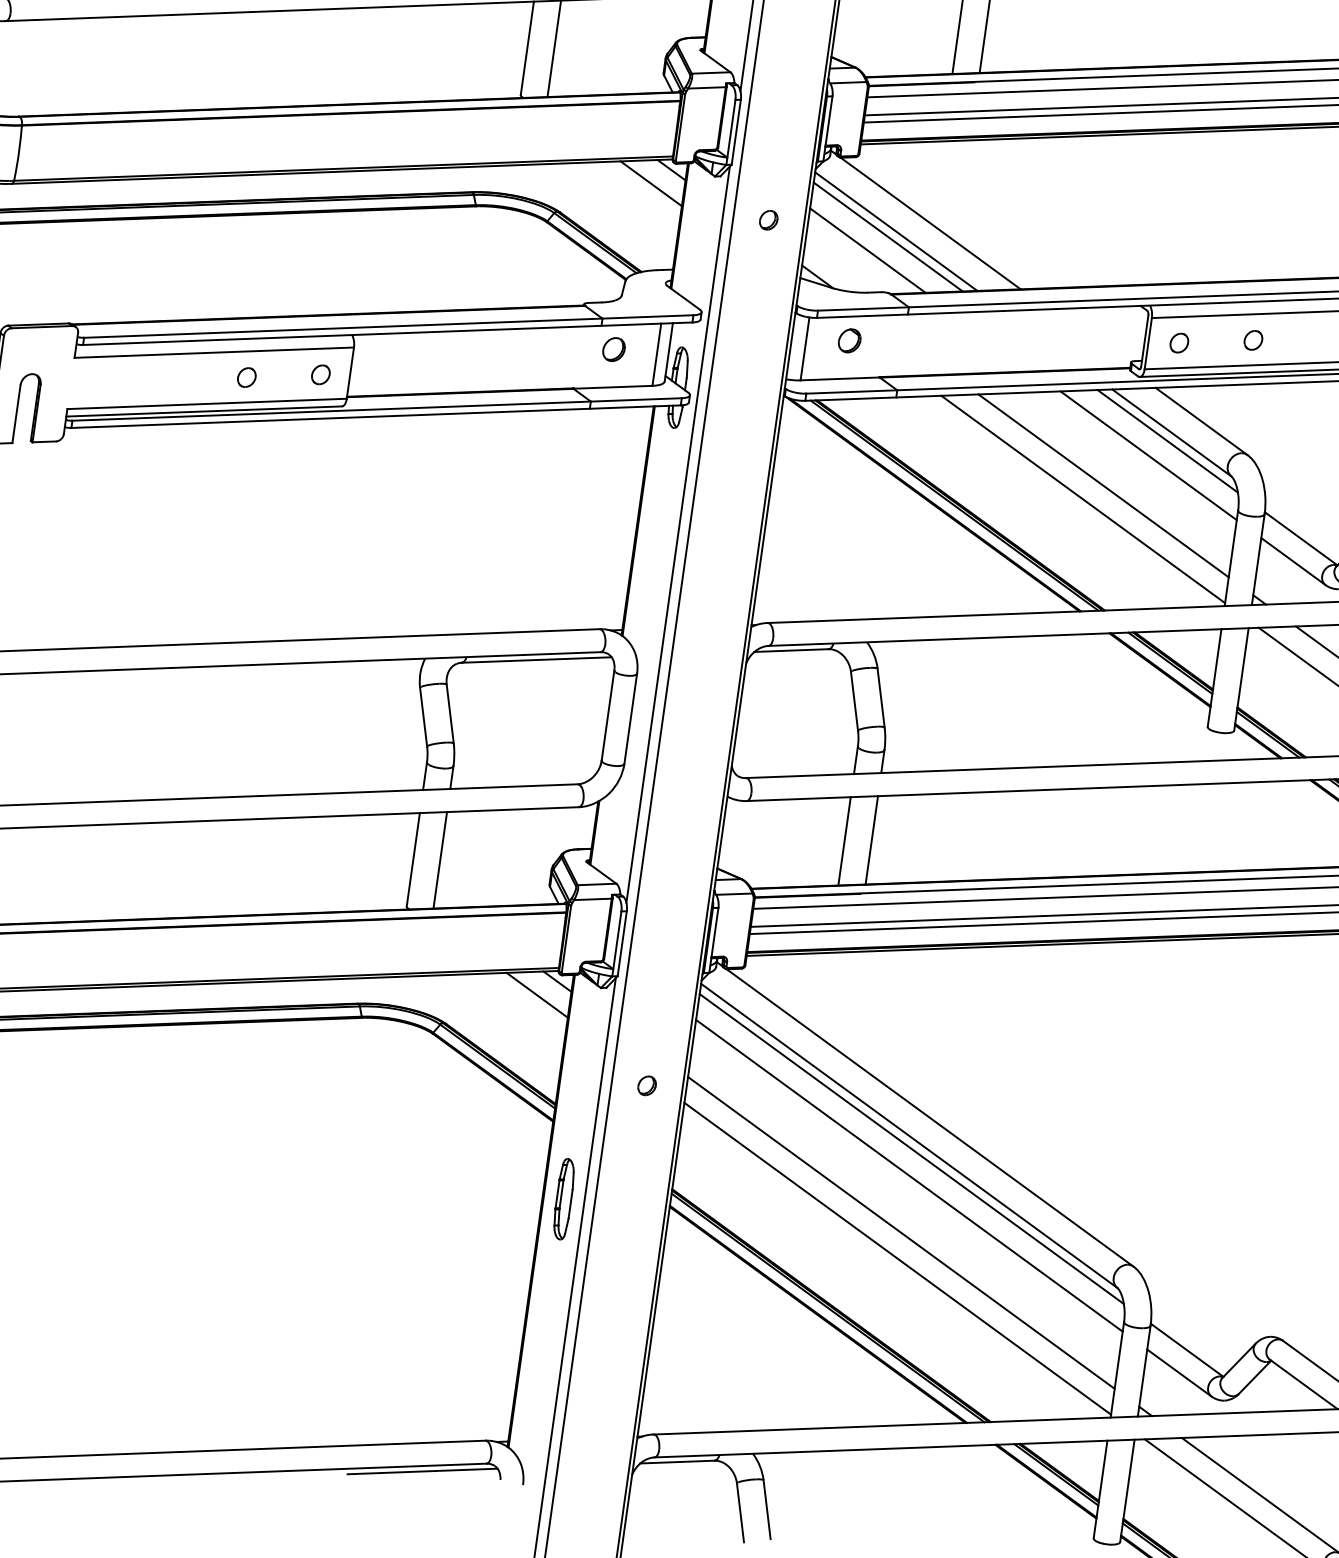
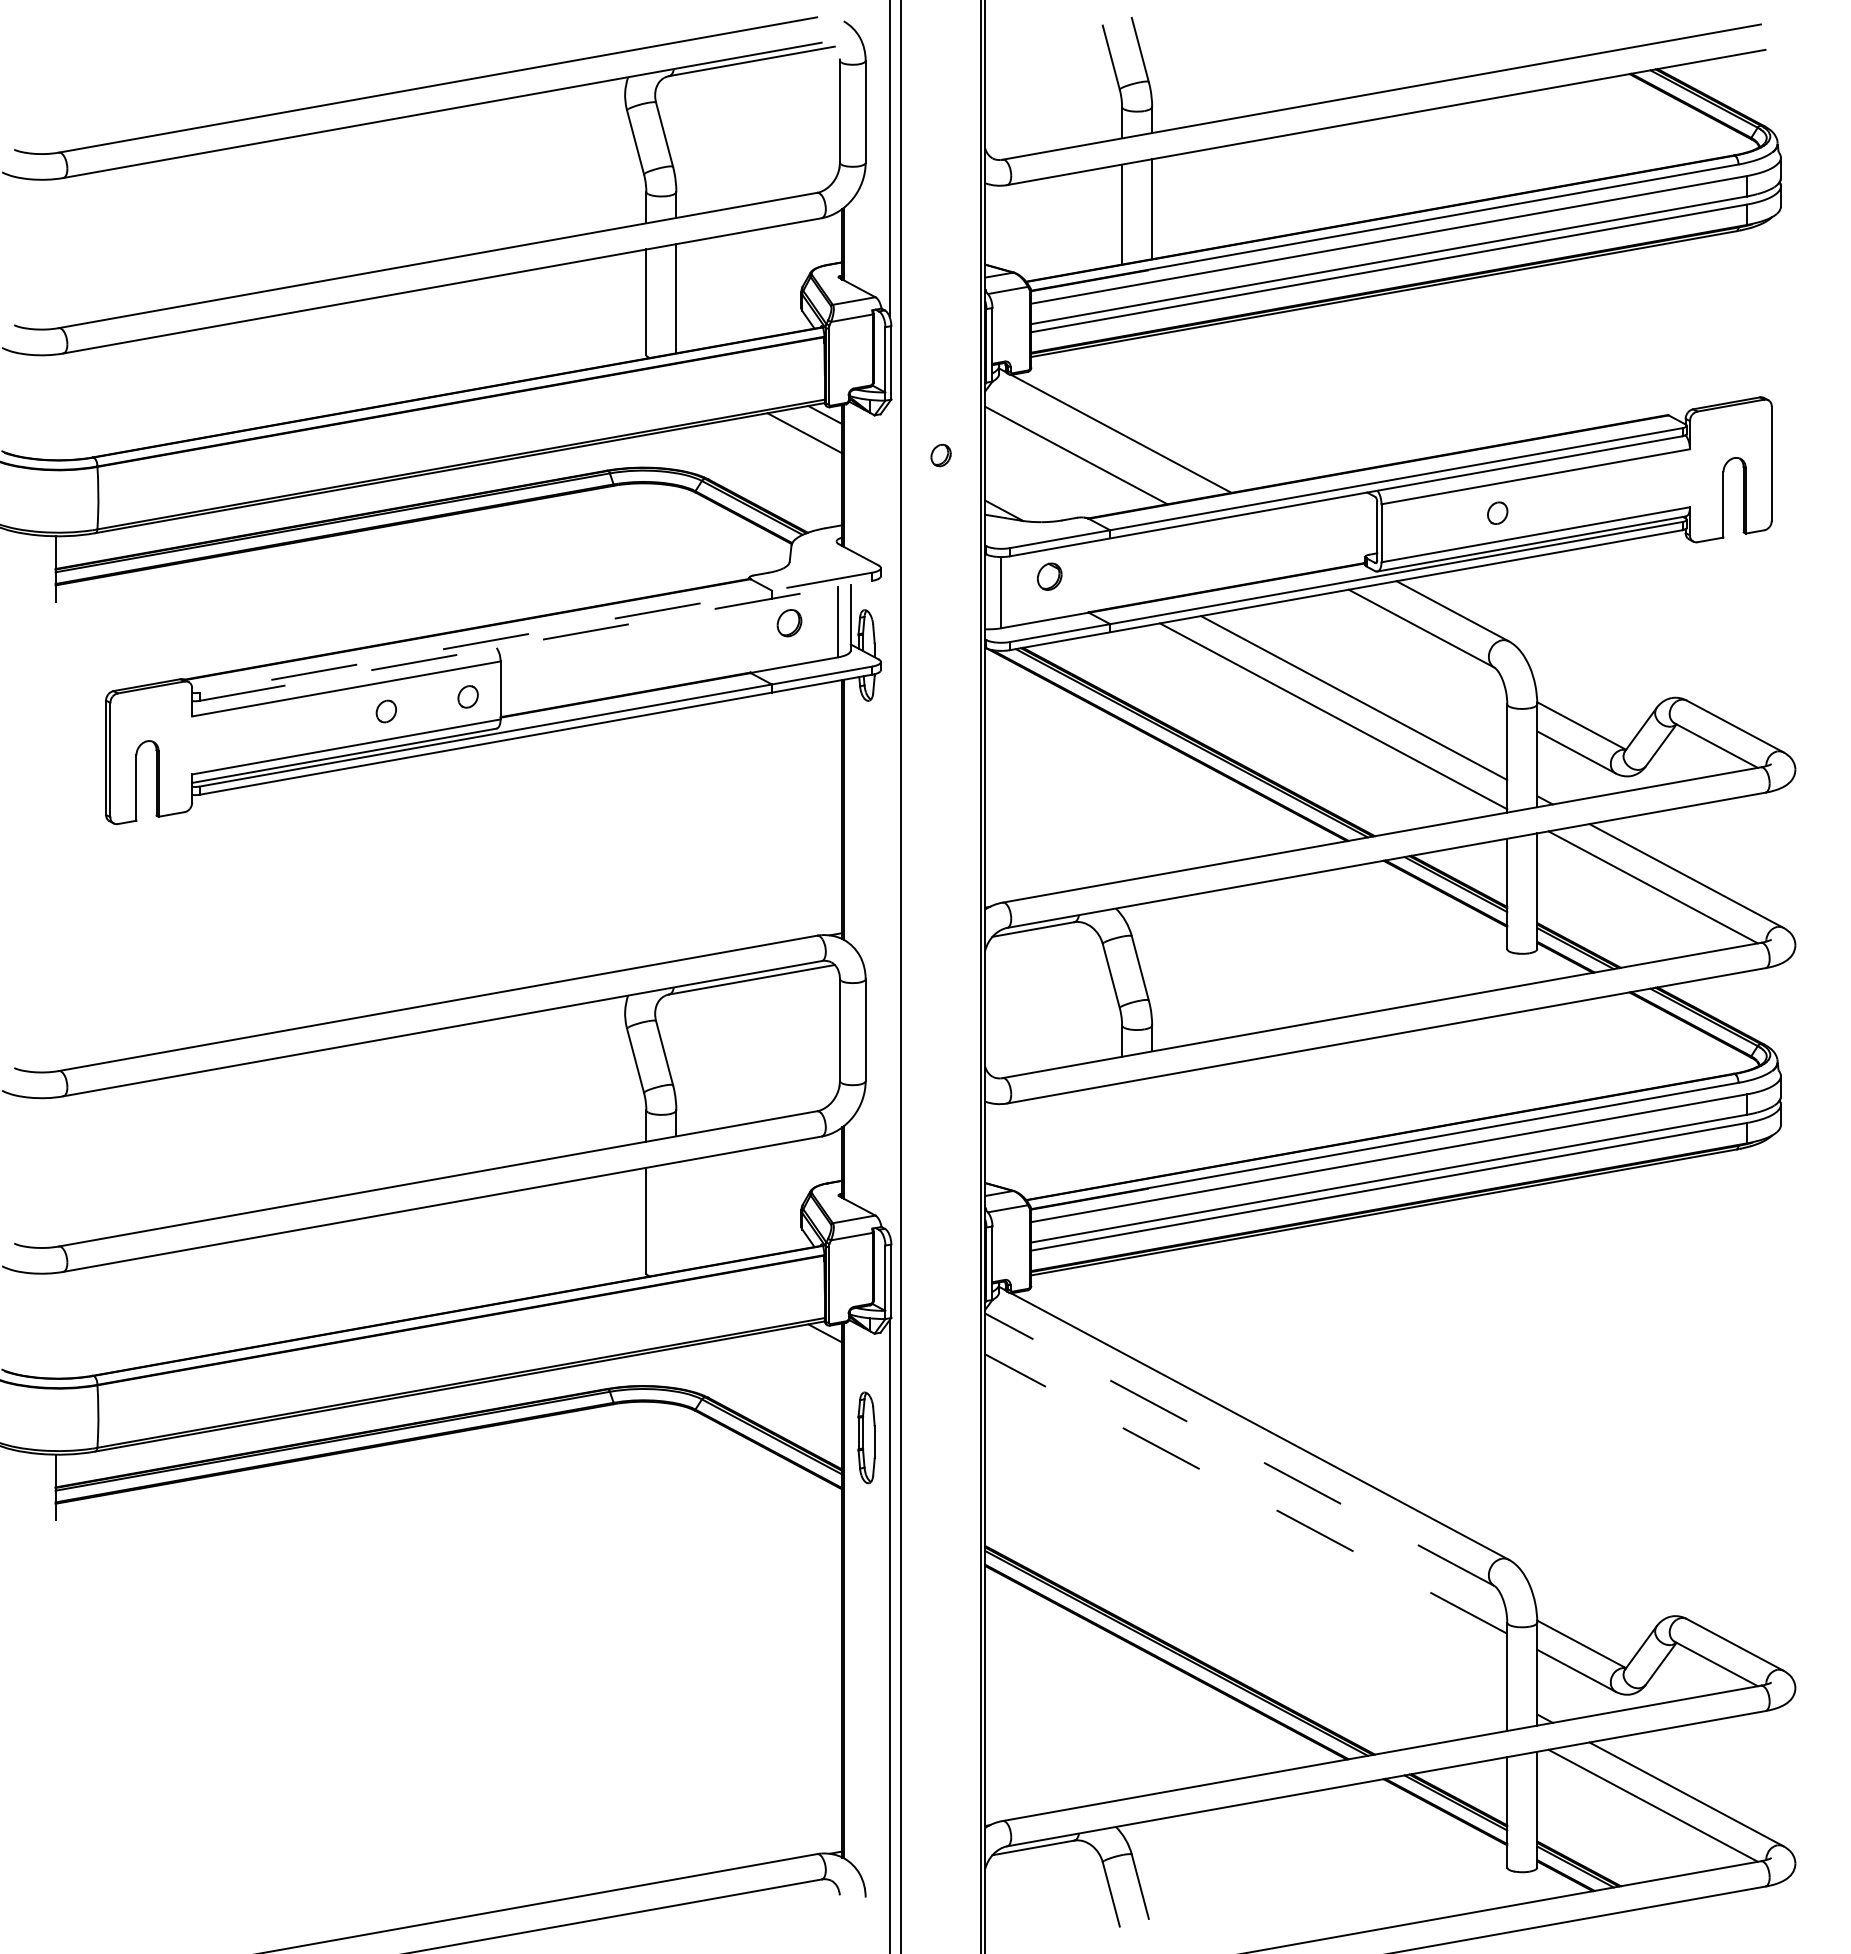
line: (896, 231) -> (1084, 448), removed
line: (867, 250) -> (1055, 473), removed
line: (388, 326) -> (535, 632), solid -> dashed
line: (387, 333) -> (535, 640), solid -> dashed
part: (1179, 342) -> (1415, 527), removed
line: (1167, 441) -> (1418, 638), removed
line: (1148, 455) -> (1399, 657), removed
line: (678, 534) -> (889, 818), removed
line: (844, 840) -> (1122, 1132), removed
line: (872, 840) -> (1152, 1127), removed
line: (440, 859) -> (676, 1216), removed
line: (536, 995) -> (804, 1351), removed
part: (646, 1085) -> (940, 1434), removed
line: (909, 1135) -> (1239, 1449), solid -> dashed
line: (911, 1148) -> (1244, 1463), removed
line: (908, 1175) -> (1245, 1493), solid -> dashed
part: (564, 1198) -> (866, 1437), moved
line: (901, 1232) -> (1246, 1558), removed
line: (898, 1258) -> (1246, 1587), removed
line: (422, 1470) -> (751, 1897), removed

